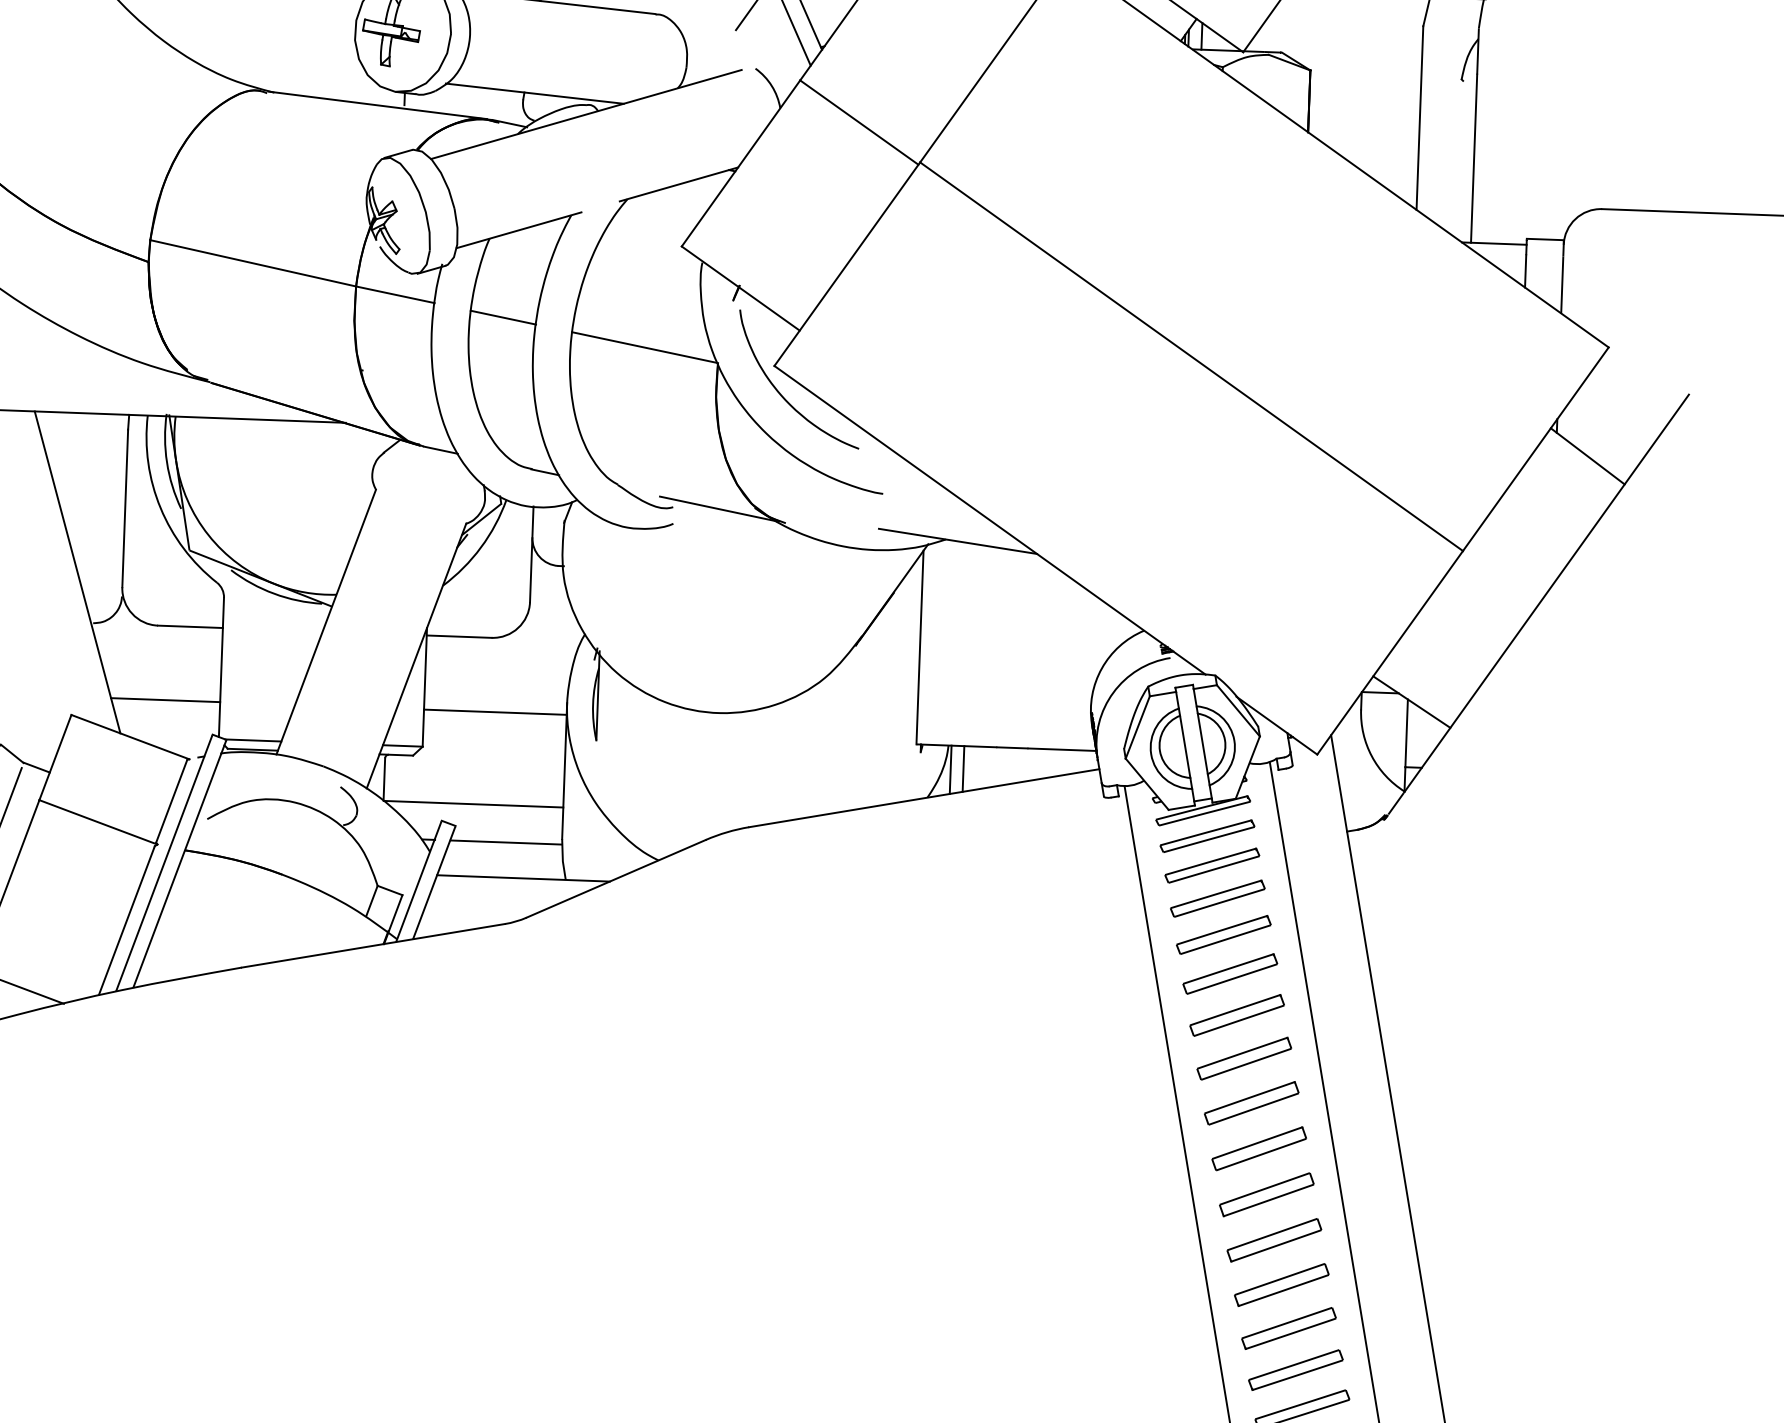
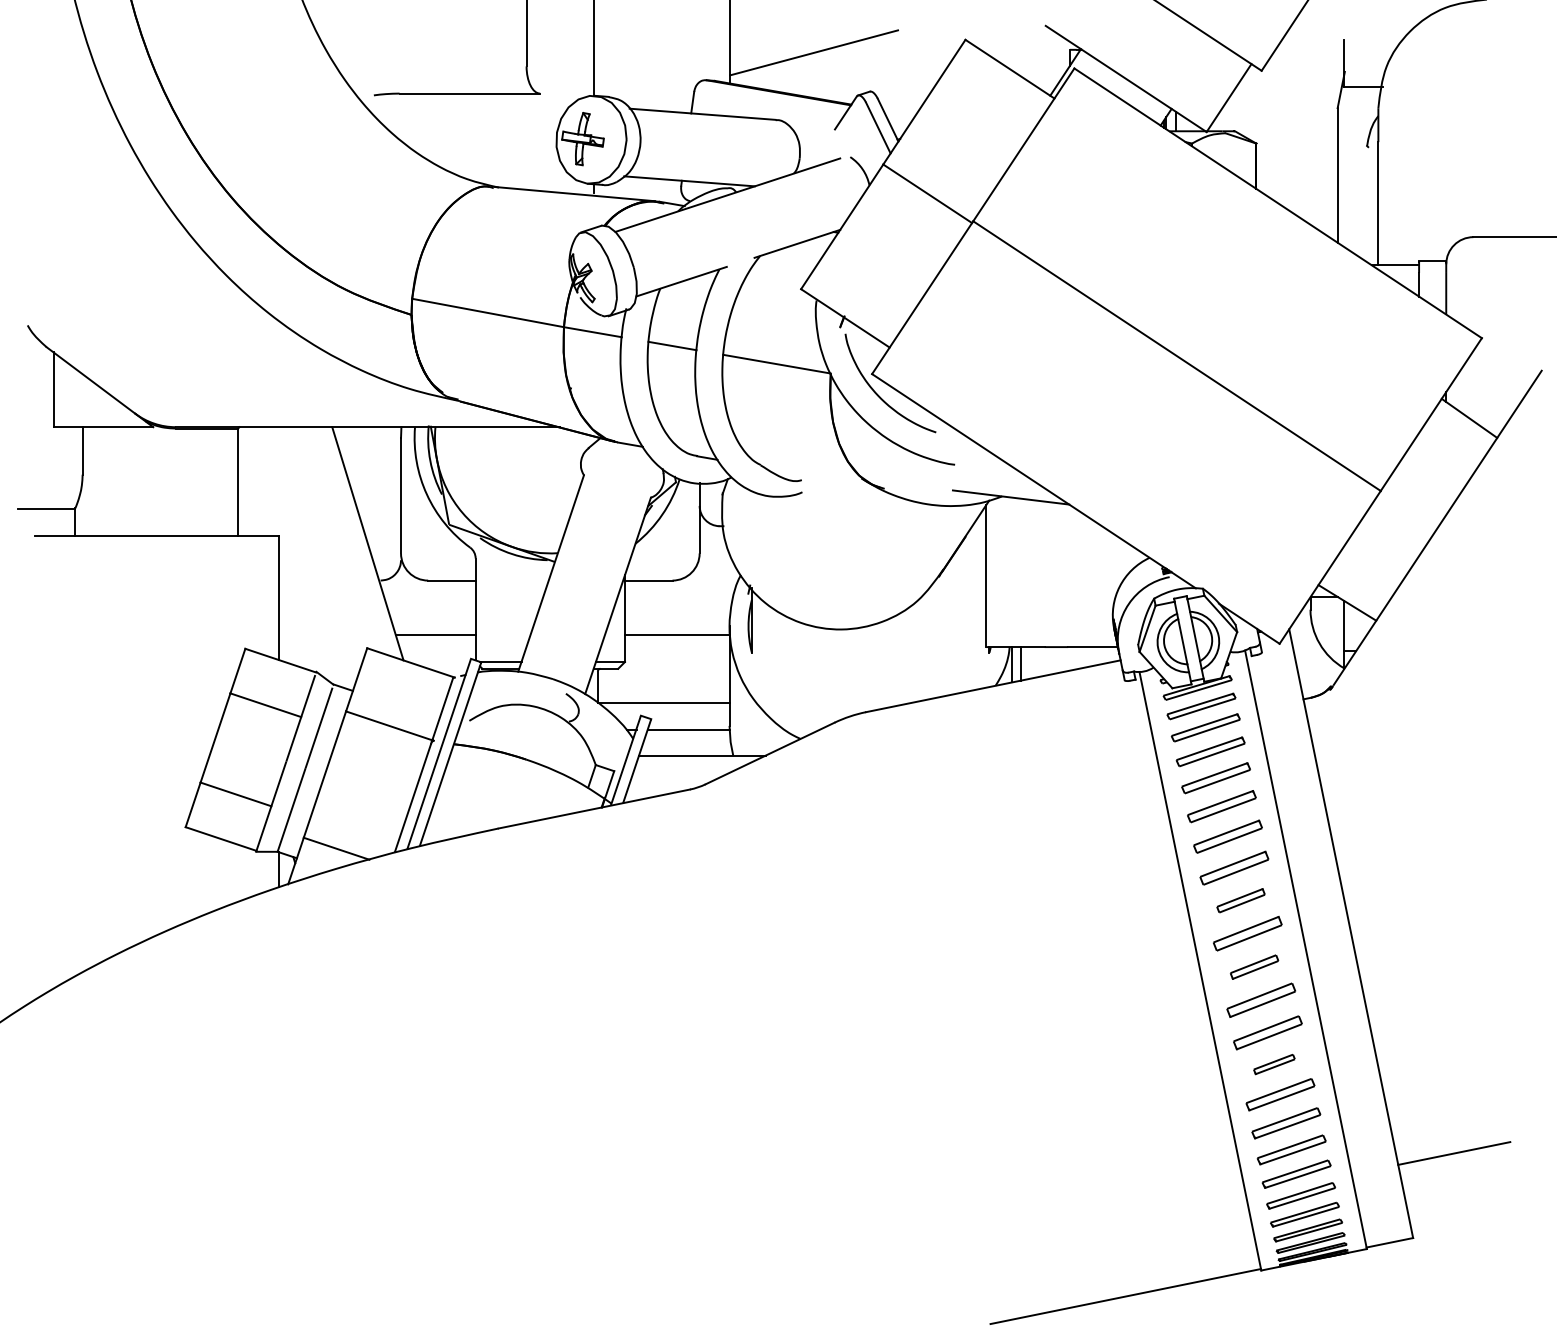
line: (717, 507) -> (834, 479), removed
part: (1251, 1103) -> (1240, 900), size x0.7
part: (1266, 1193) -> (1254, 966), size x0.7
part: (1289, 1328) -> (1274, 1064), size x0.6

